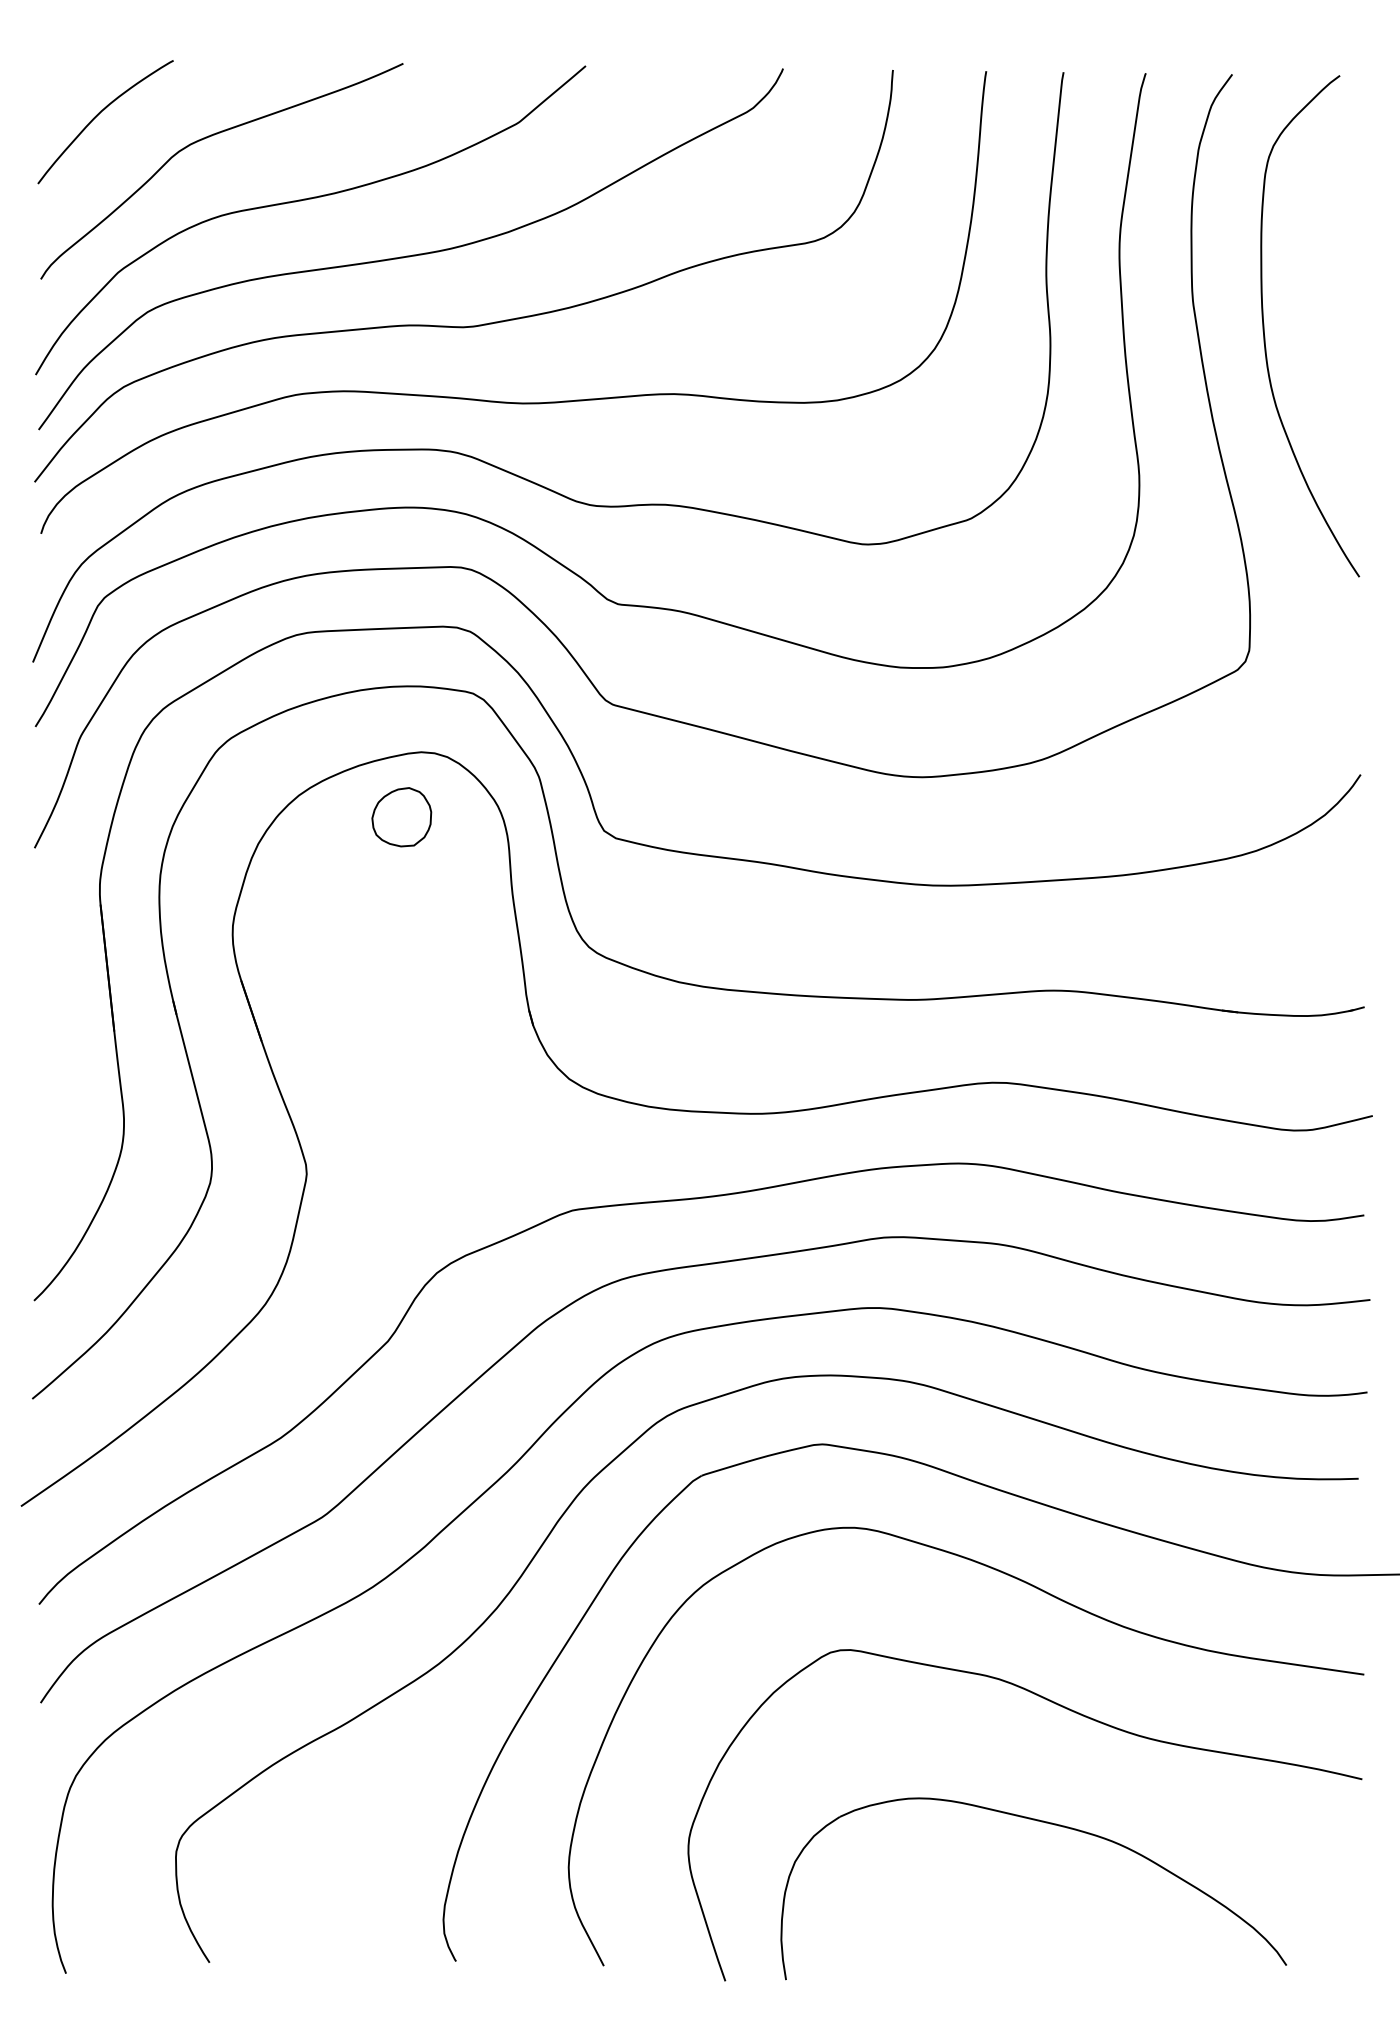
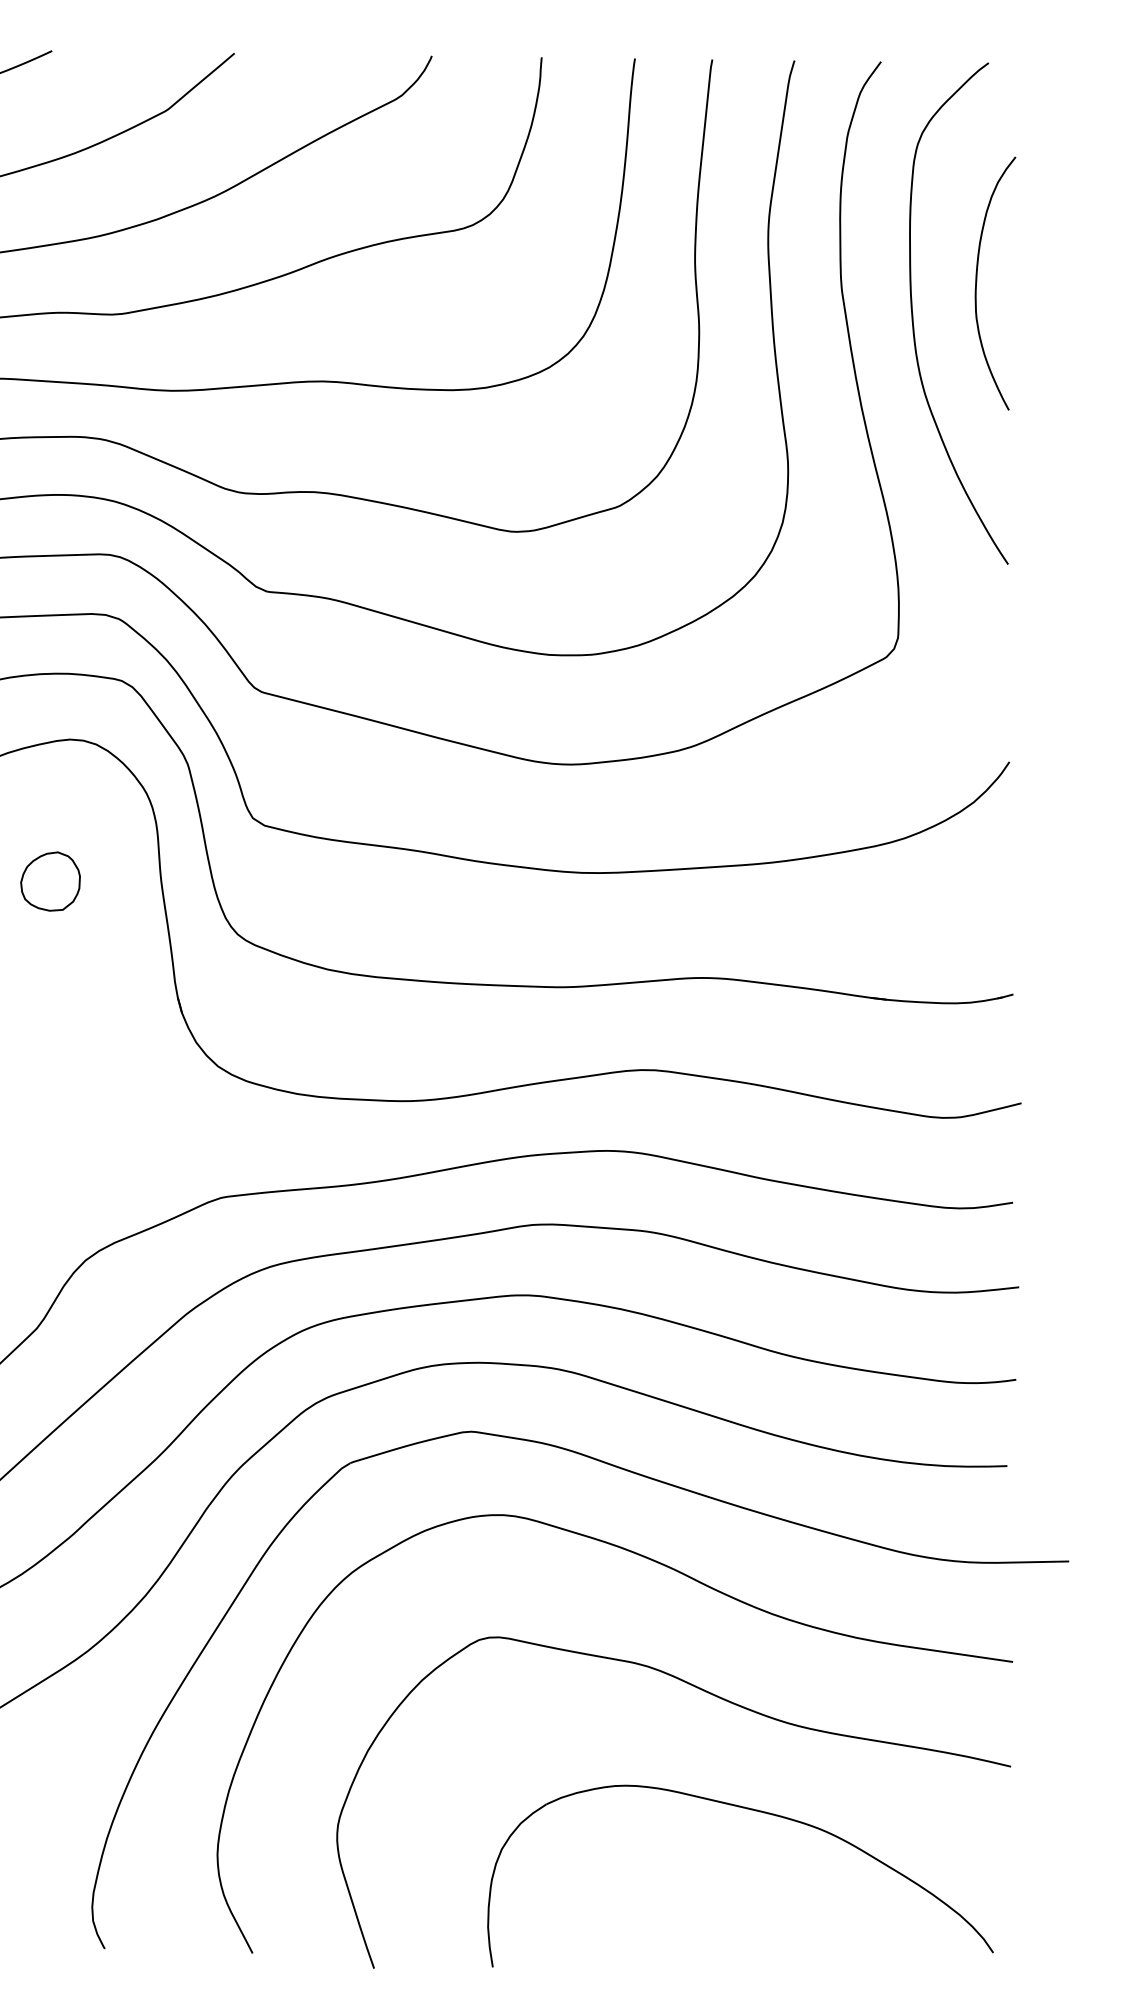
curve: (1328, 296) -> (977, 283), added
part: (401, 817) -> (50, 881), moved
part: (1045, 1823) -> (752, 1810), moved

